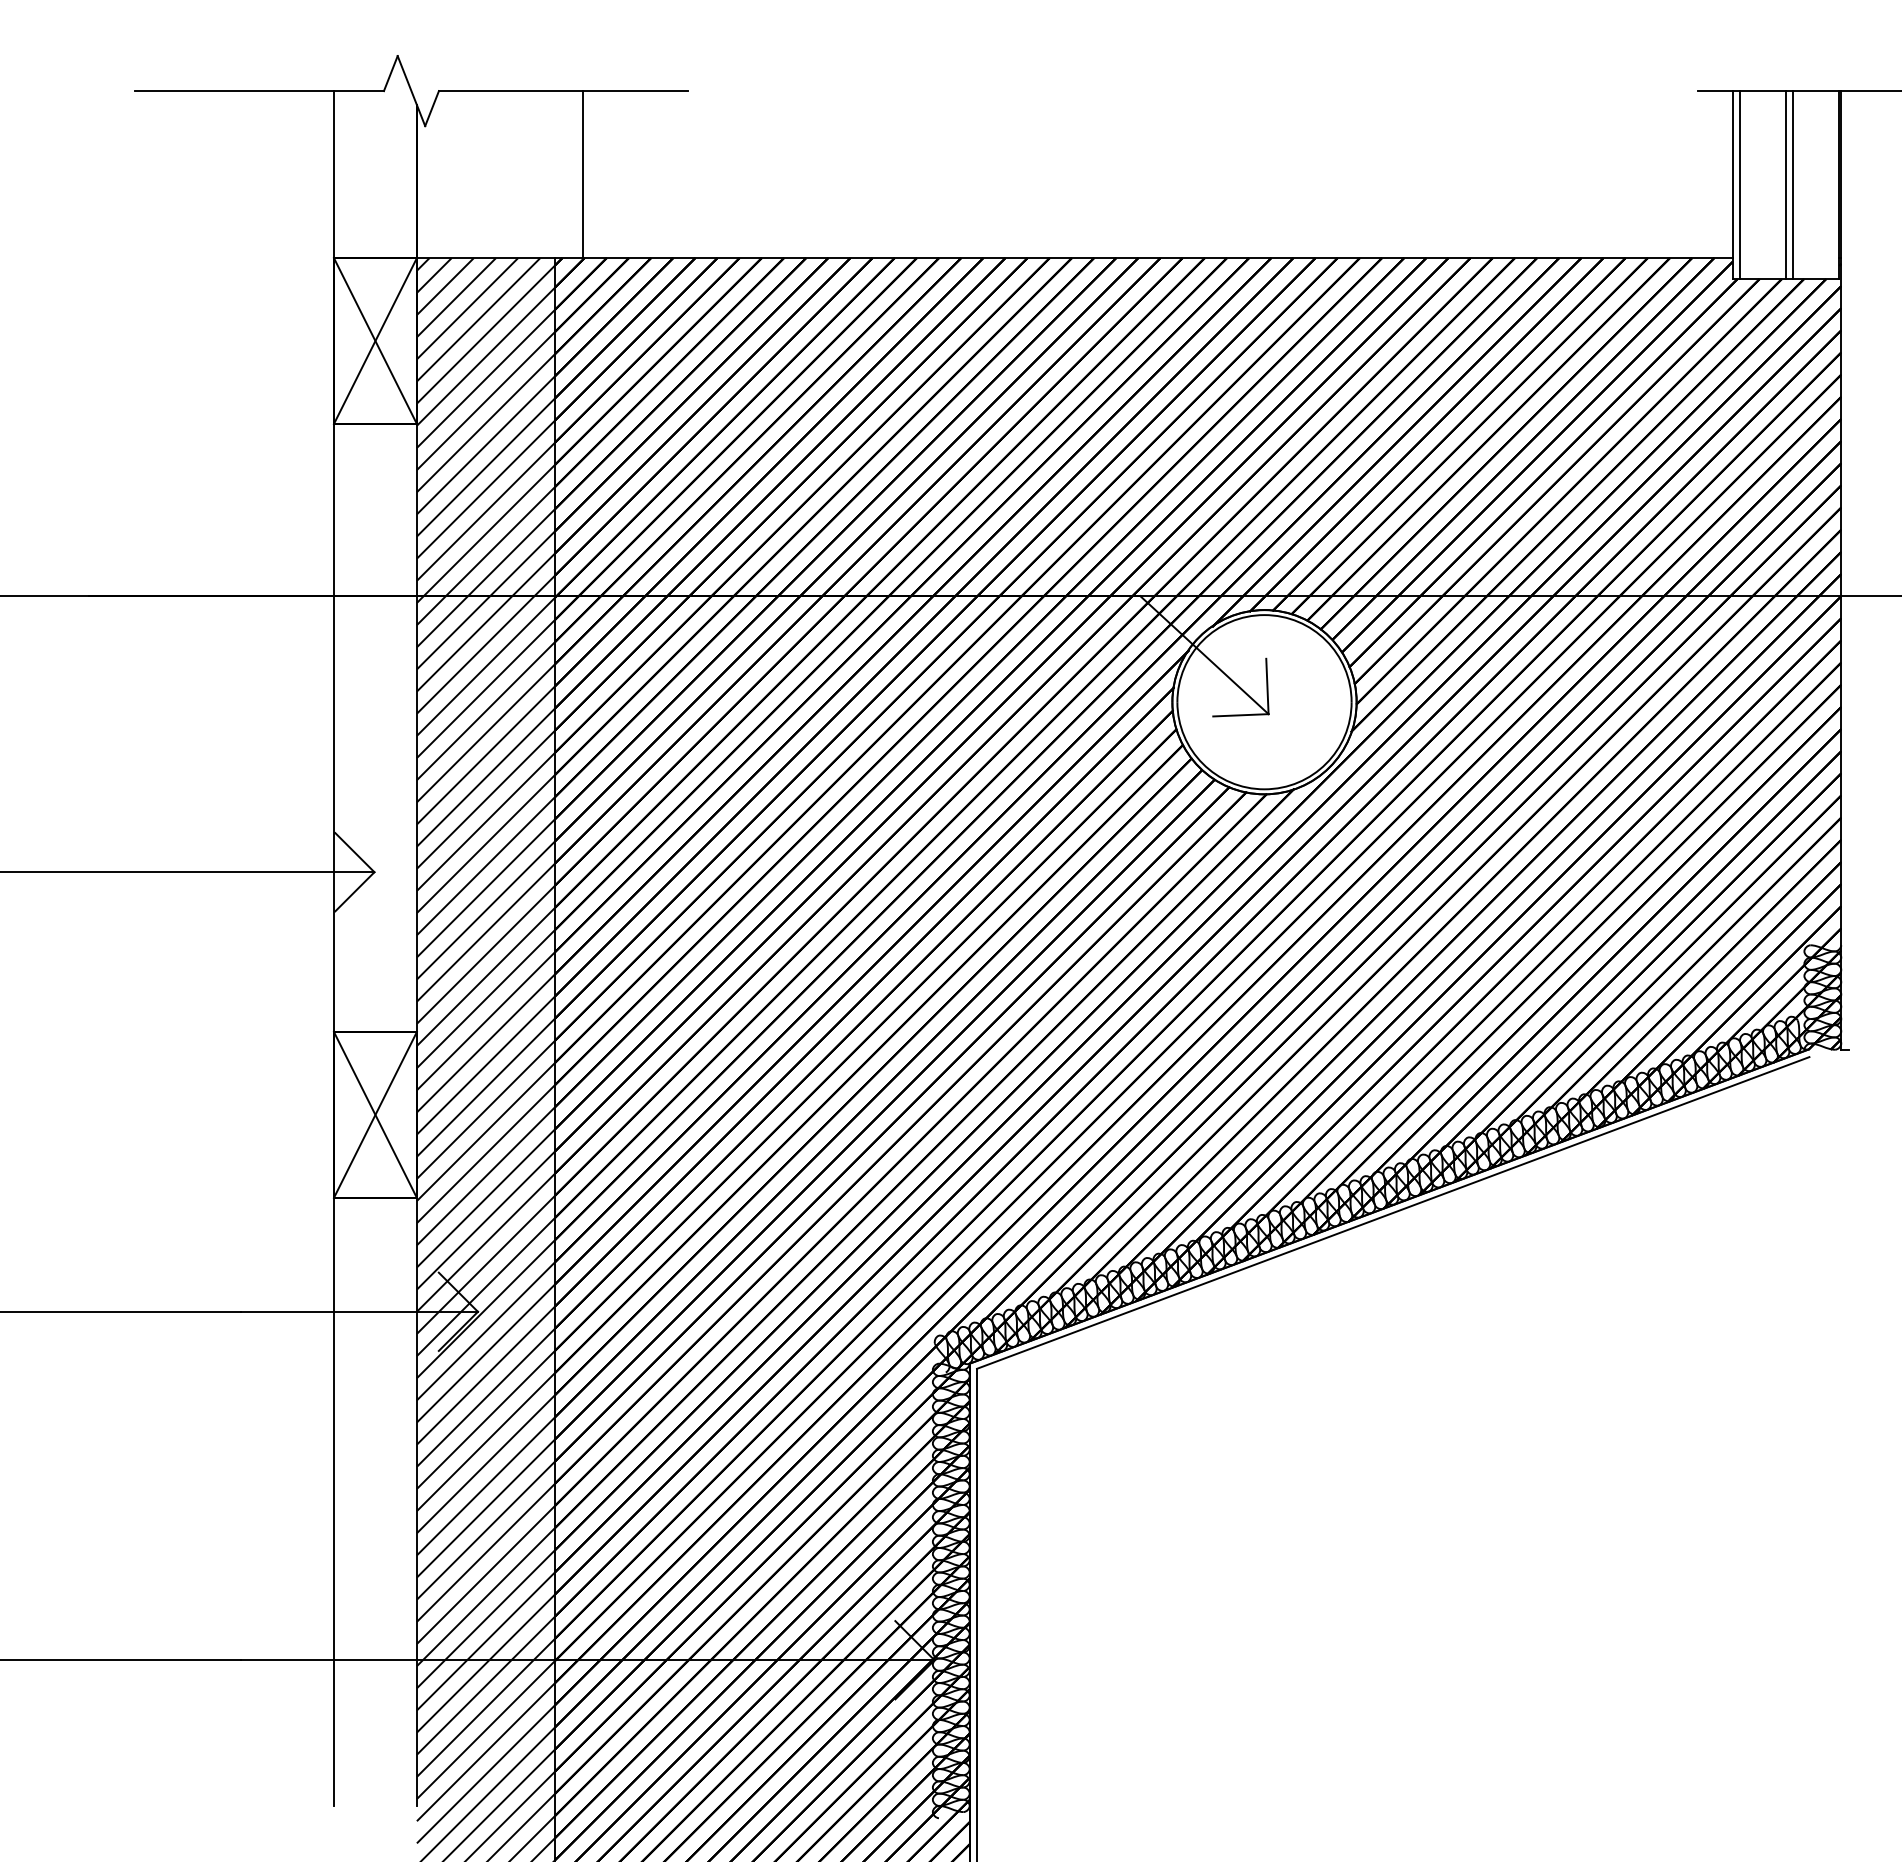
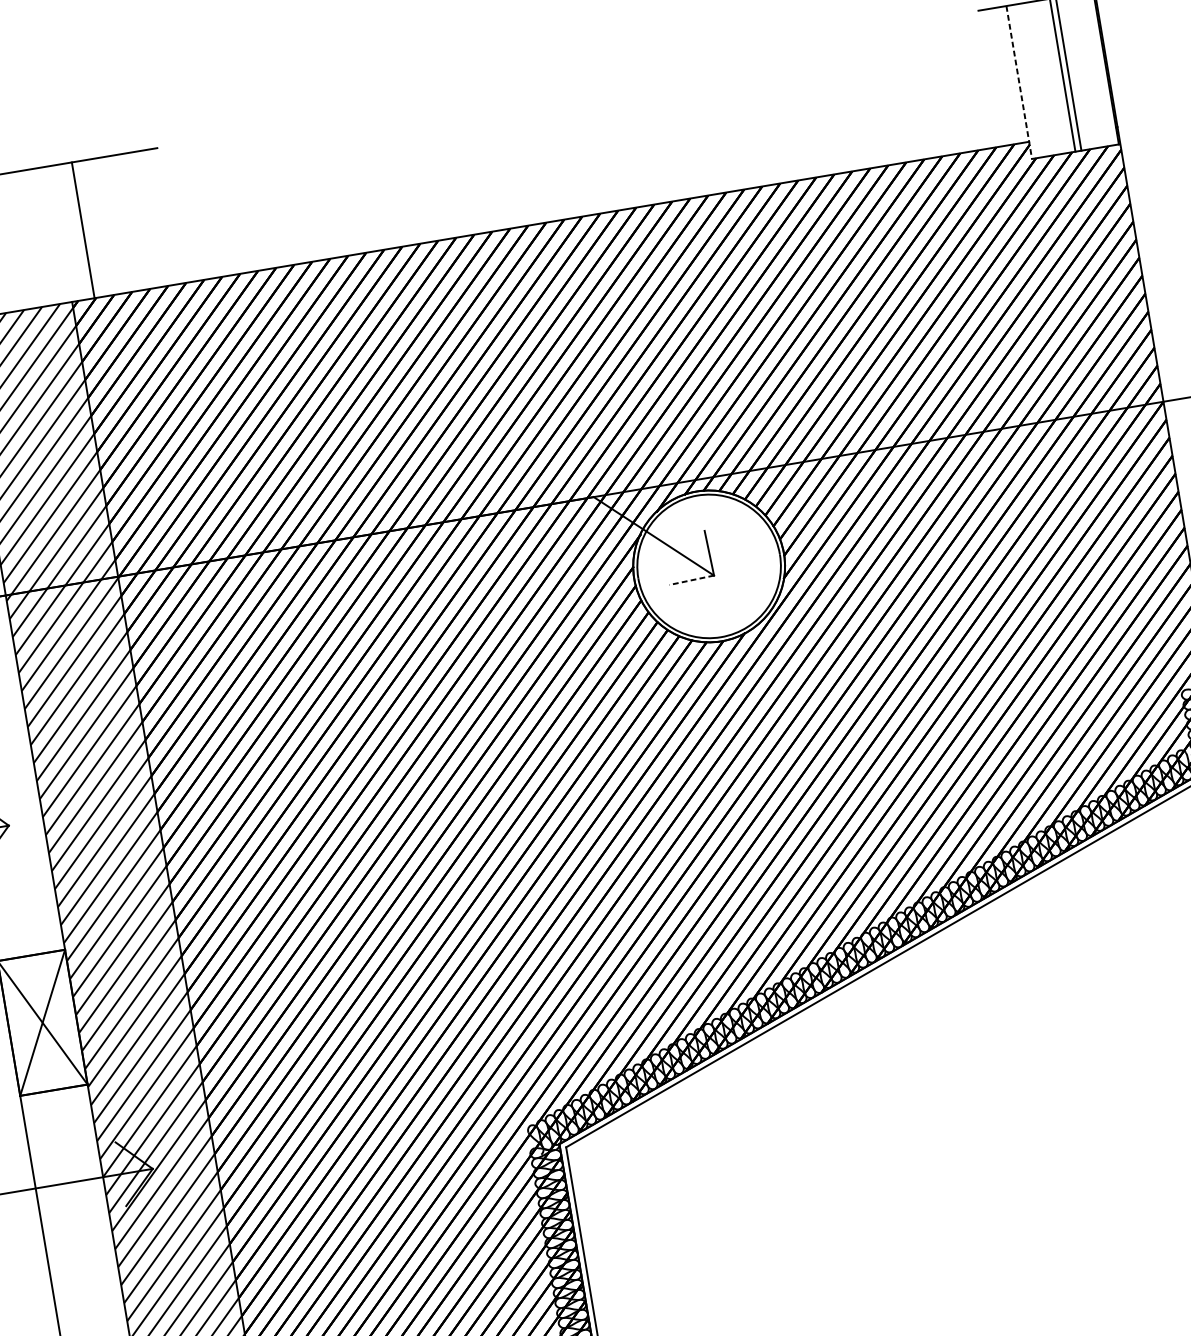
line: (1732, 185) -> (1019, 82), solid -> dashed
line: (1739, 185) -> (1024, 81), removed
line: (1240, 715) -> (691, 580), solid -> dashed

